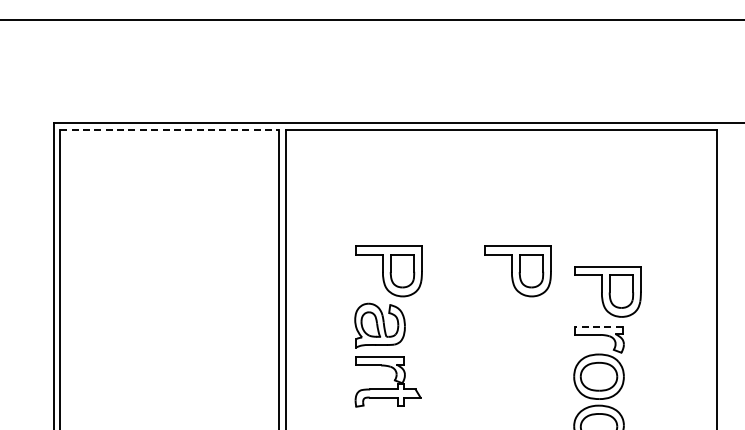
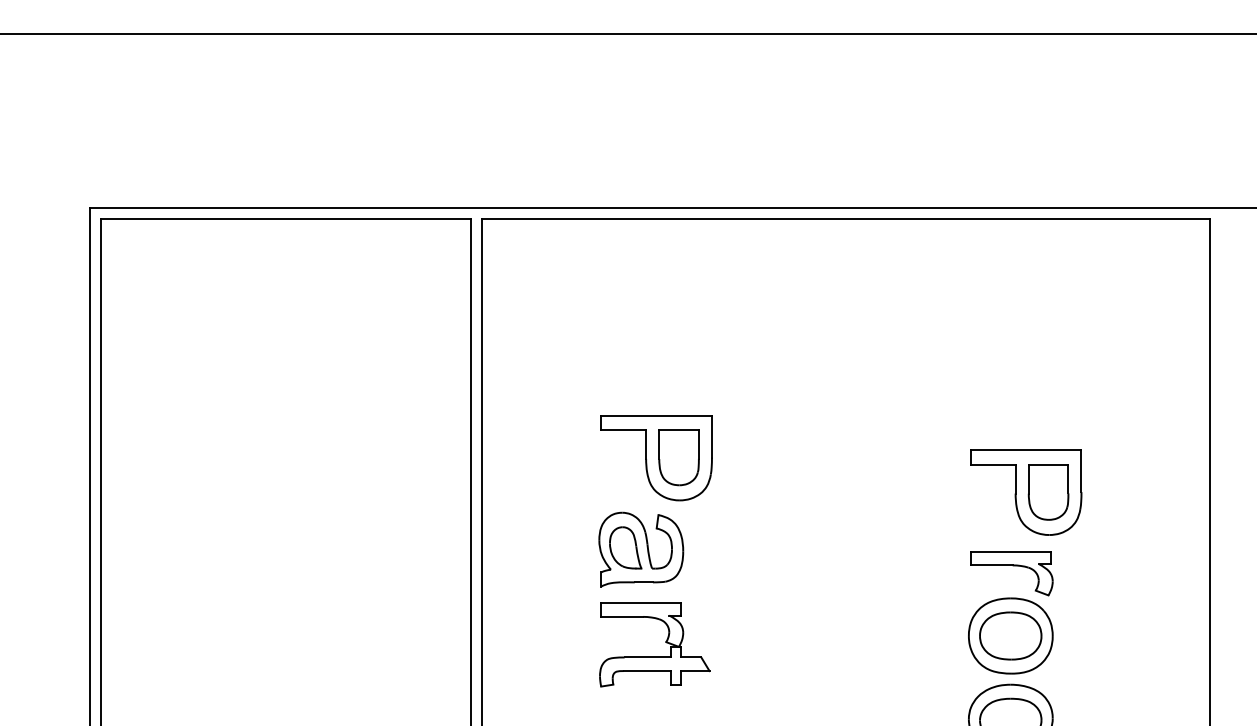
line: (170, 129) -> (287, 218), dashed -> solid
part: (517, 271) -> (873, 458), removed
line: (599, 326) -> (1011, 551), dashed -> solid

